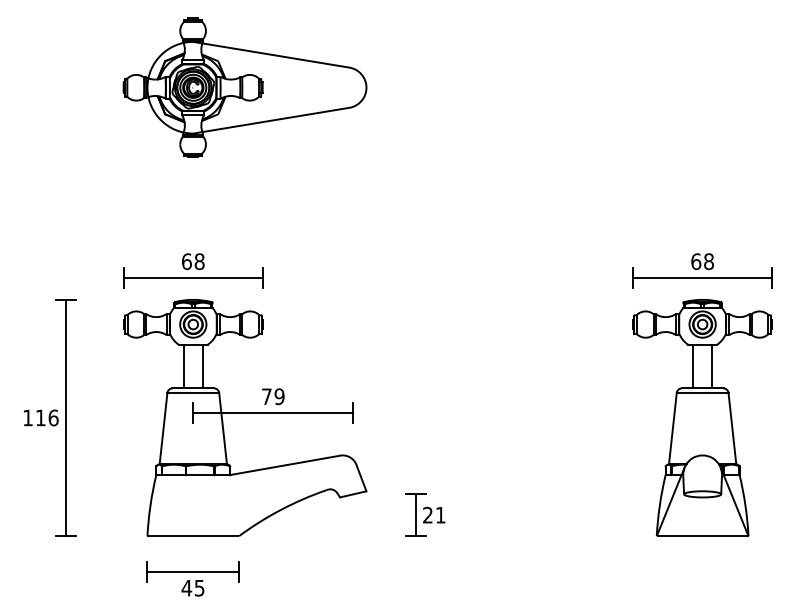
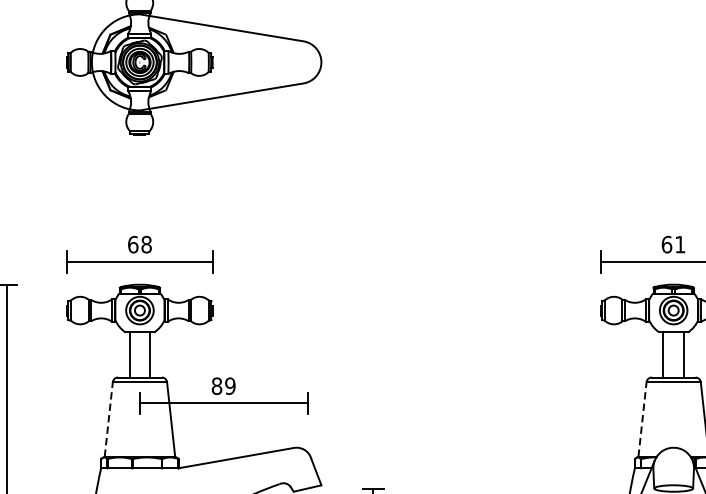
text: (708, 261) -> (679, 244), 68 -> 61
text: (266, 396) -> (216, 385), 79 -> 89
line: (163, 428) -> (108, 419), solid -> dashed
line: (672, 428) -> (642, 419), solid -> dashed

